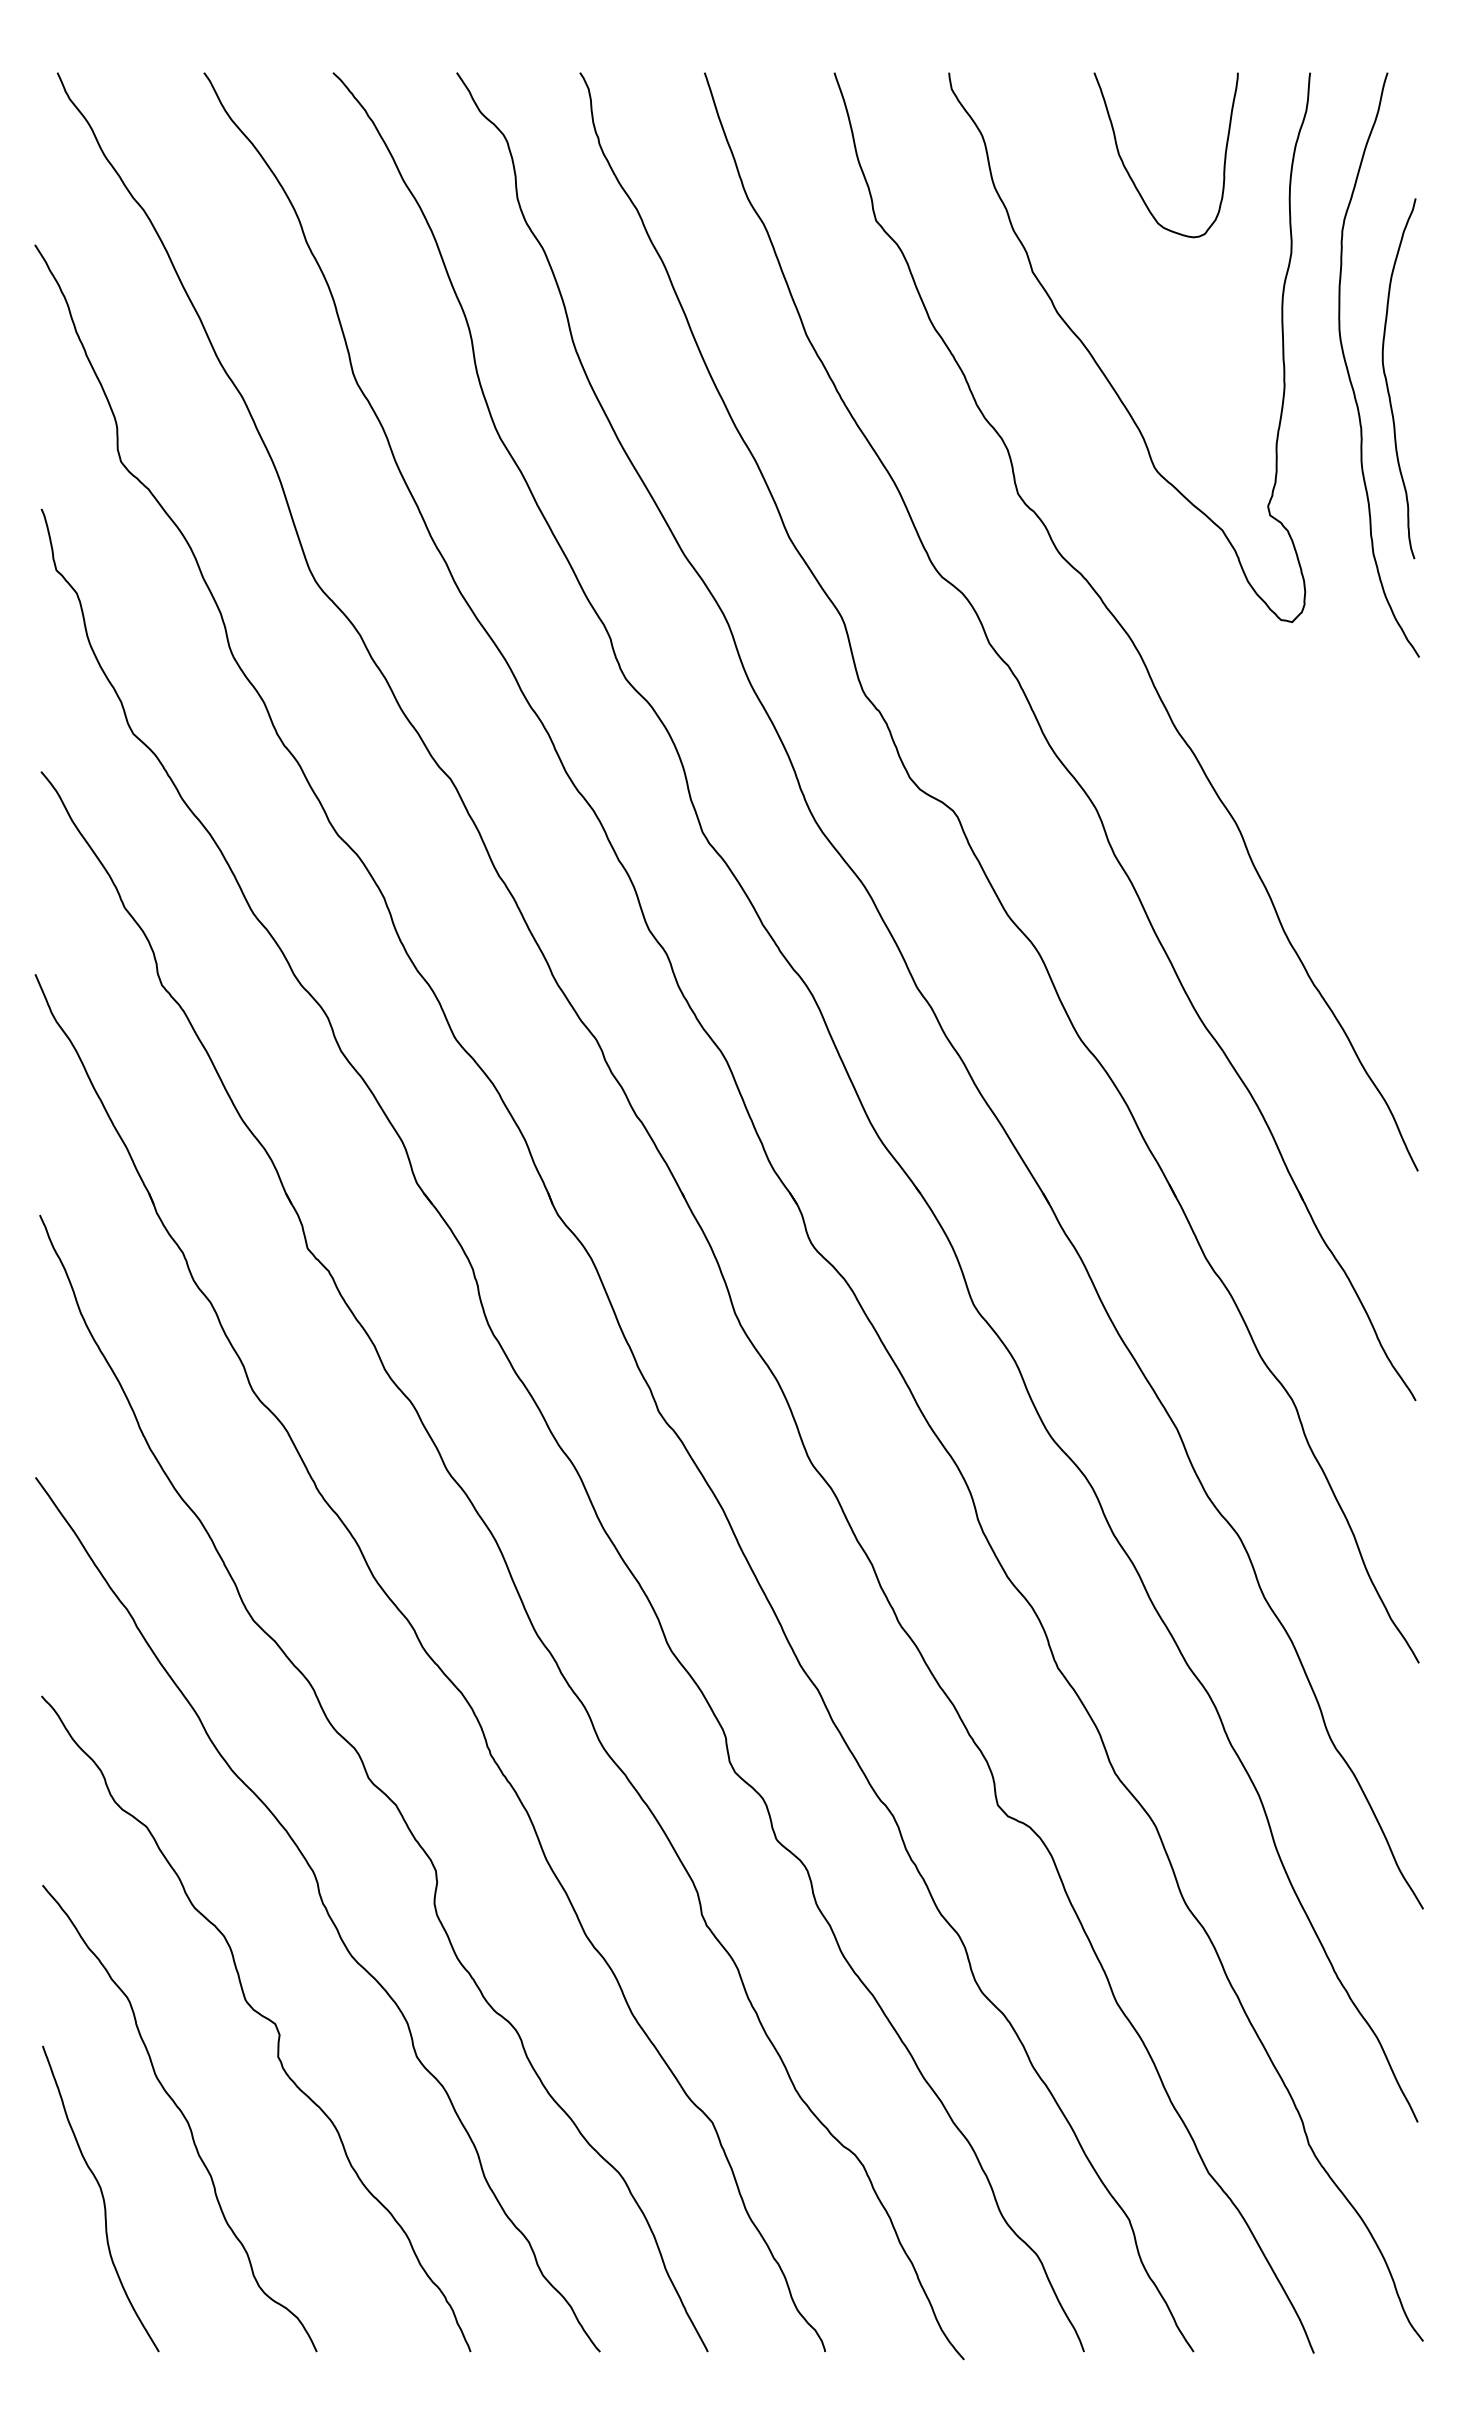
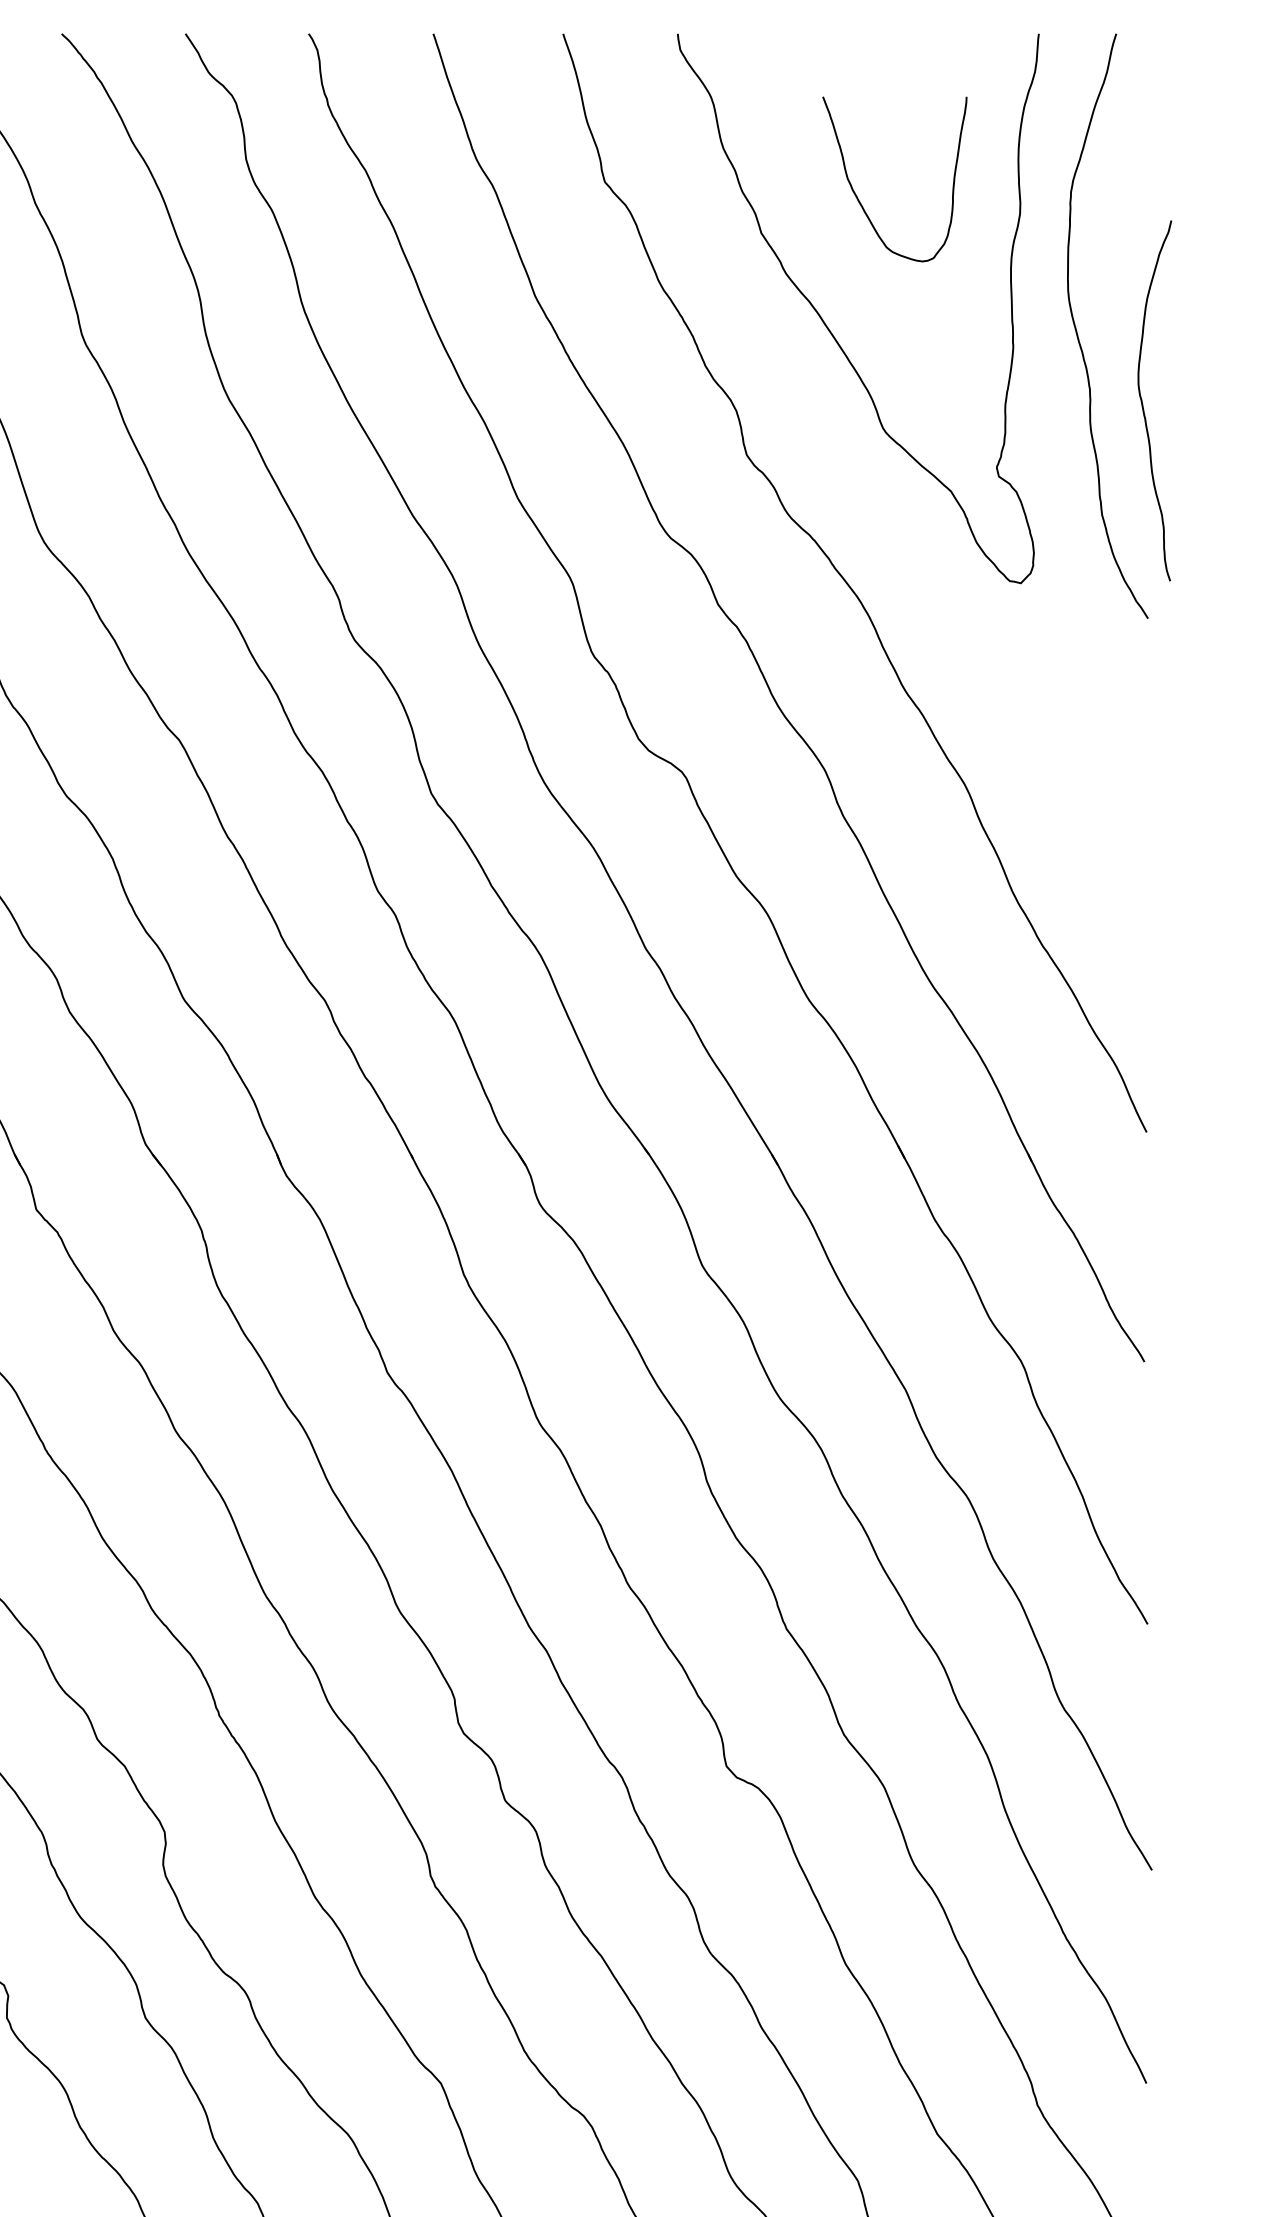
curve: (1132, 178) -> (861, 202), moved
curve: (1387, 380) -> (1143, 402), moved

